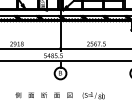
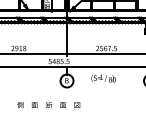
text: (93, 95) -> (103, 78), moved

